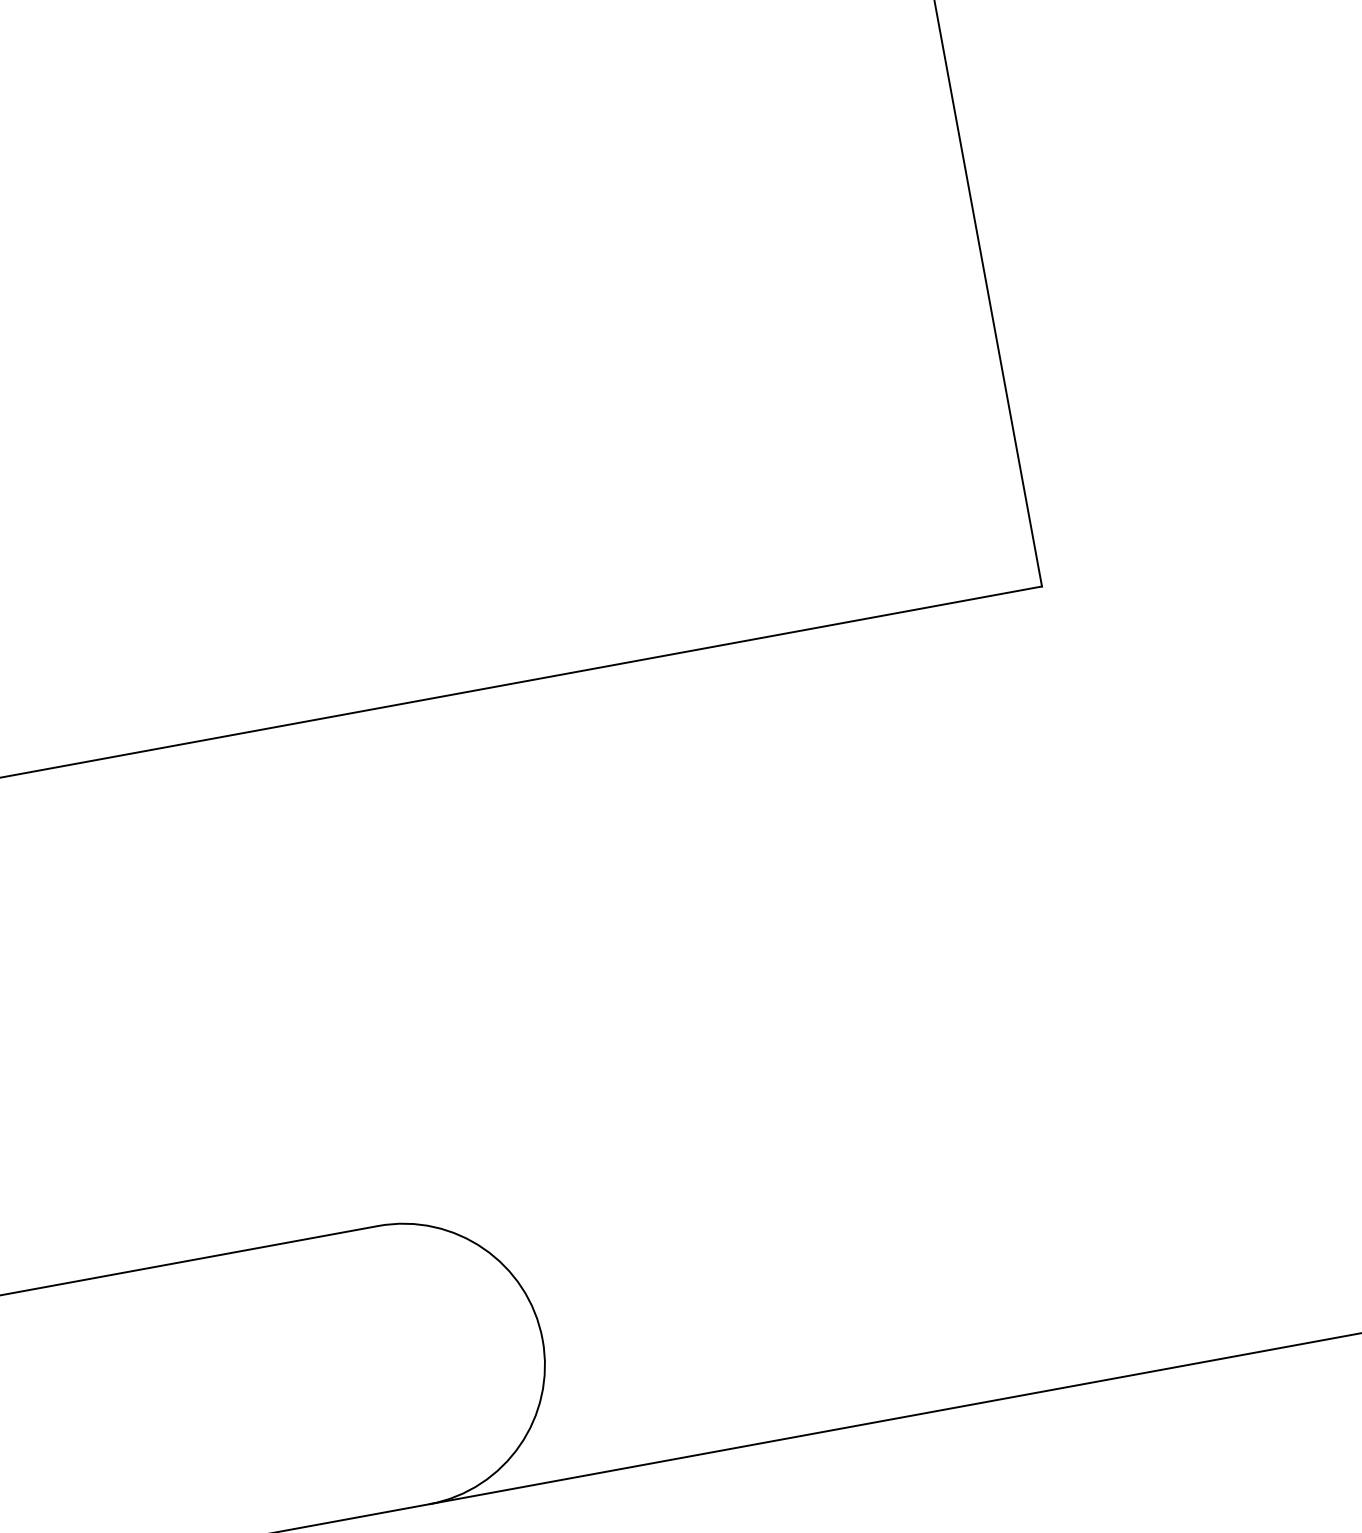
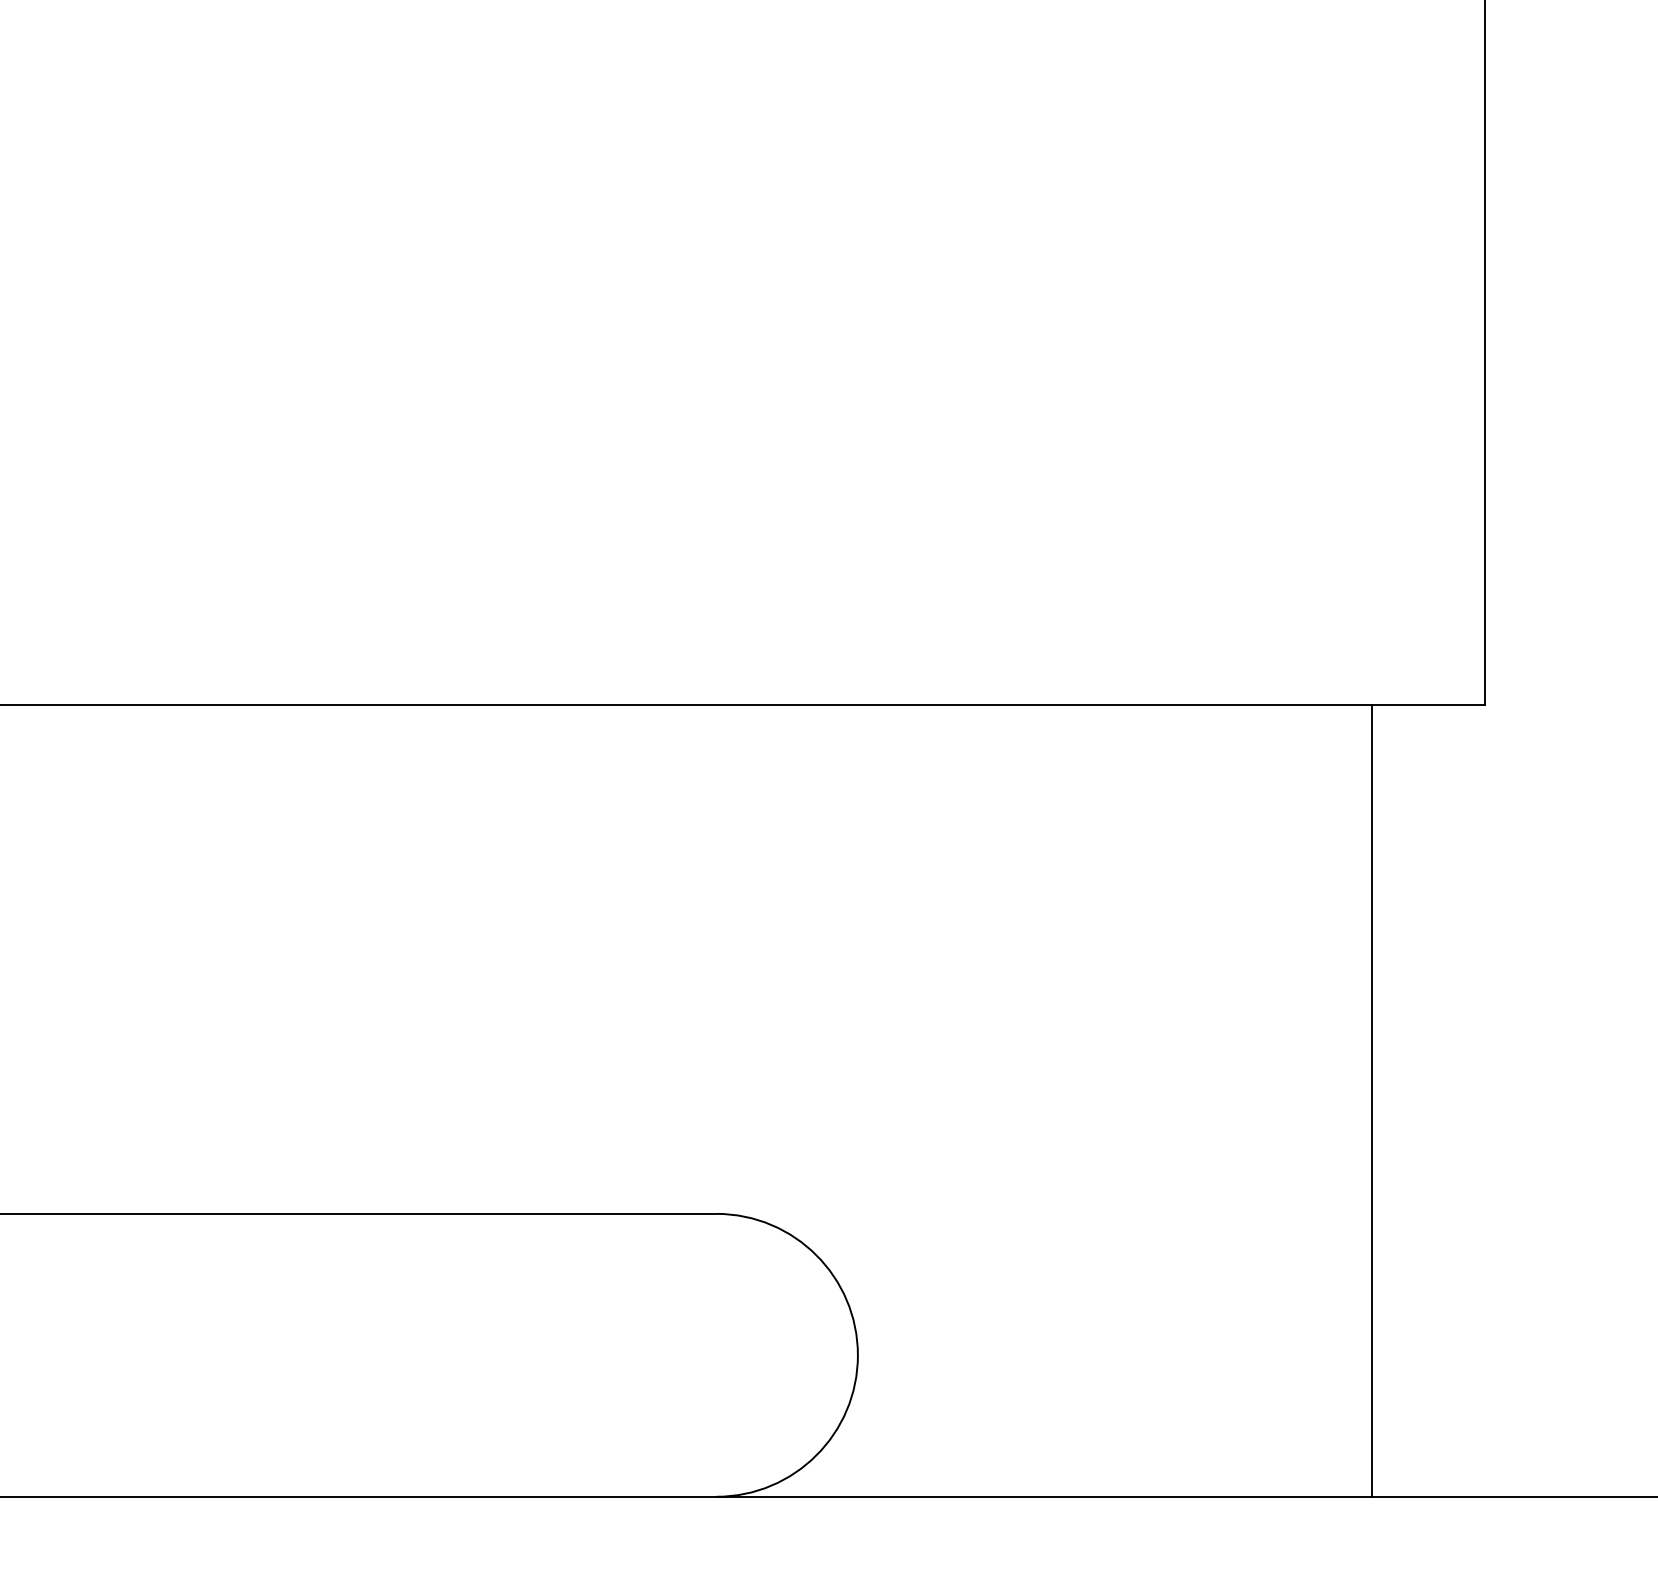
line: (1001, 996) -> (1371, 1100), added

